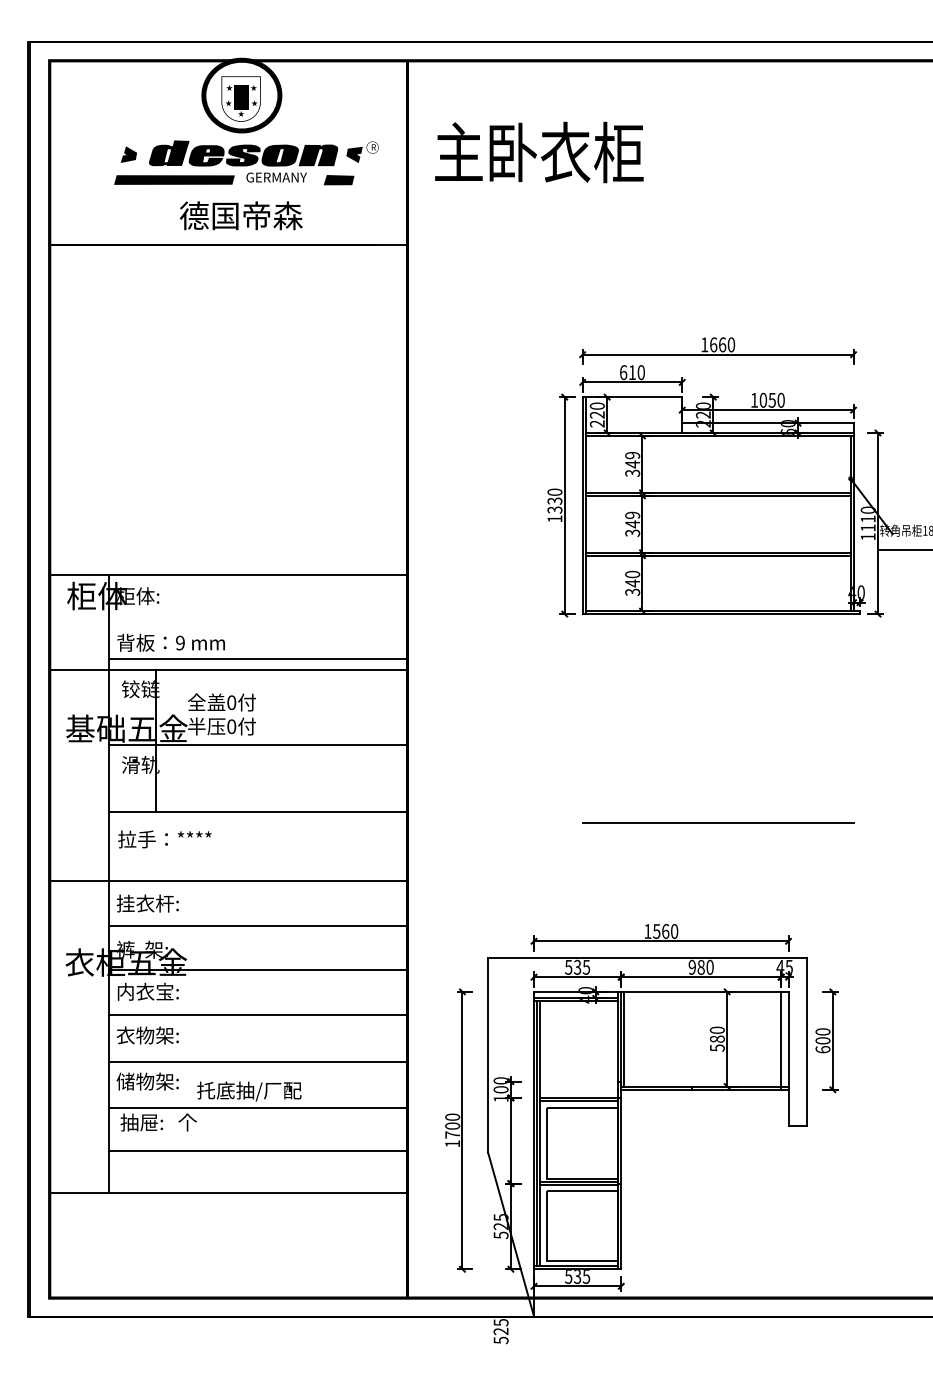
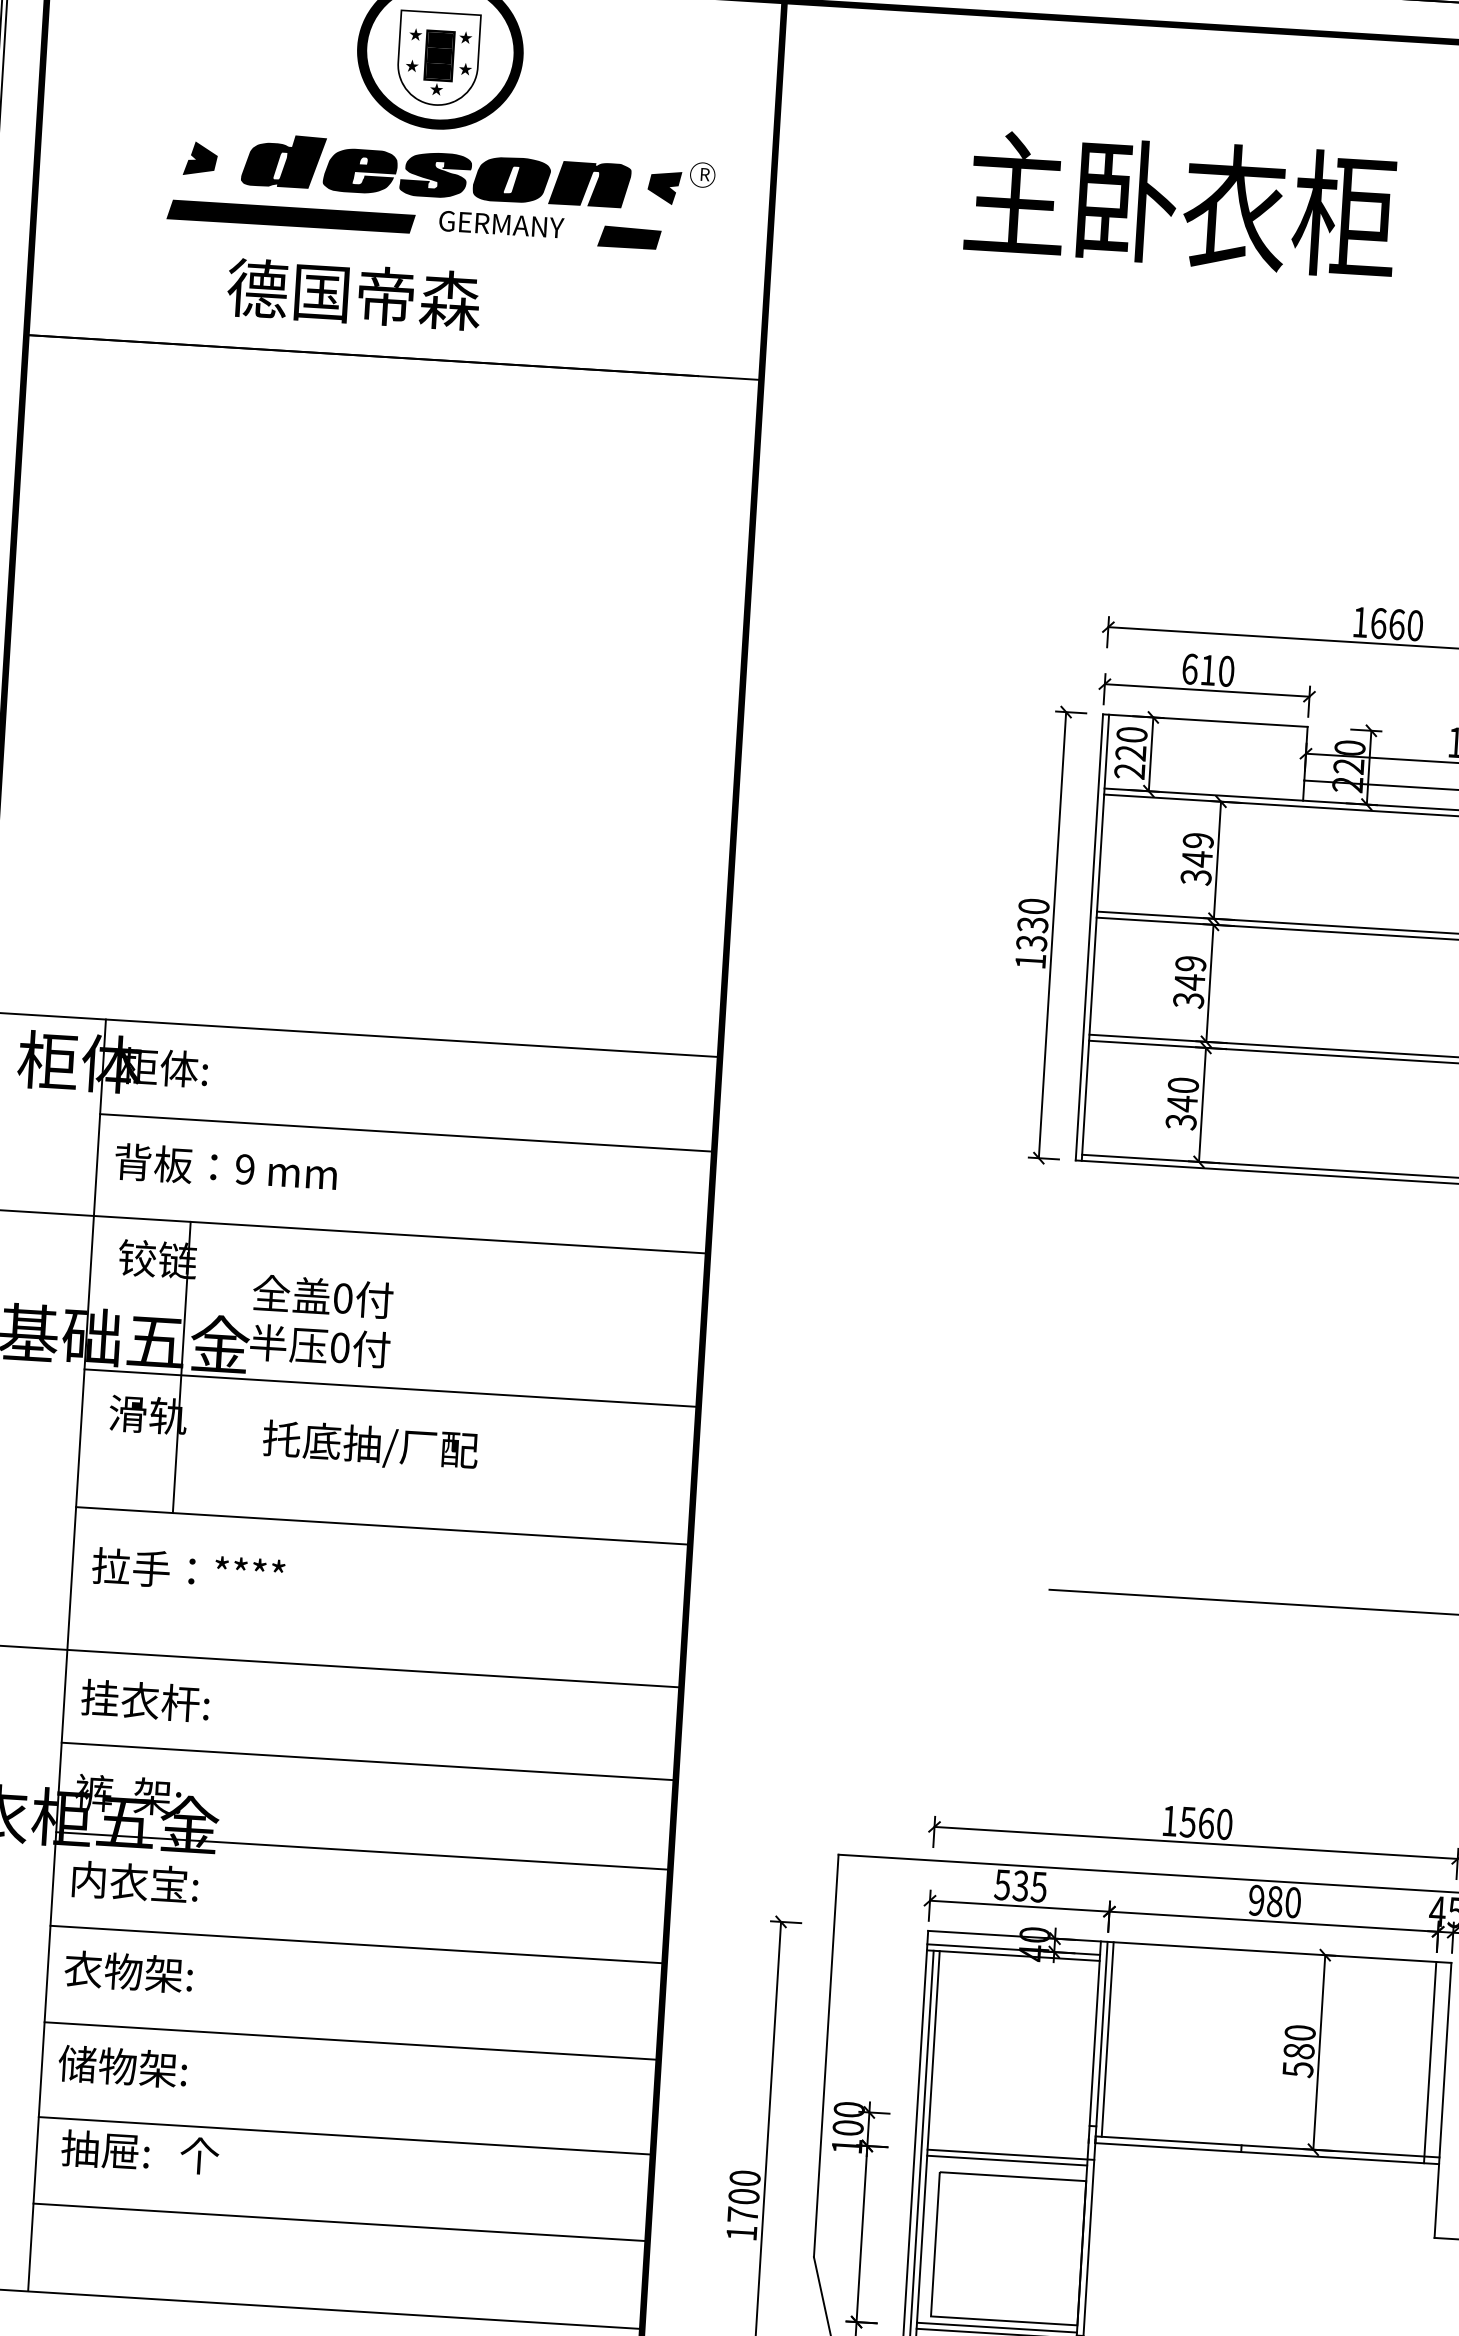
text: (539, 152) -> (1181, 204), moved
text: (241, 215) -> (354, 293), moved
line: (257, 658) -> (406, 1132), moved
text: (249, 1091) -> (370, 1446), moved

